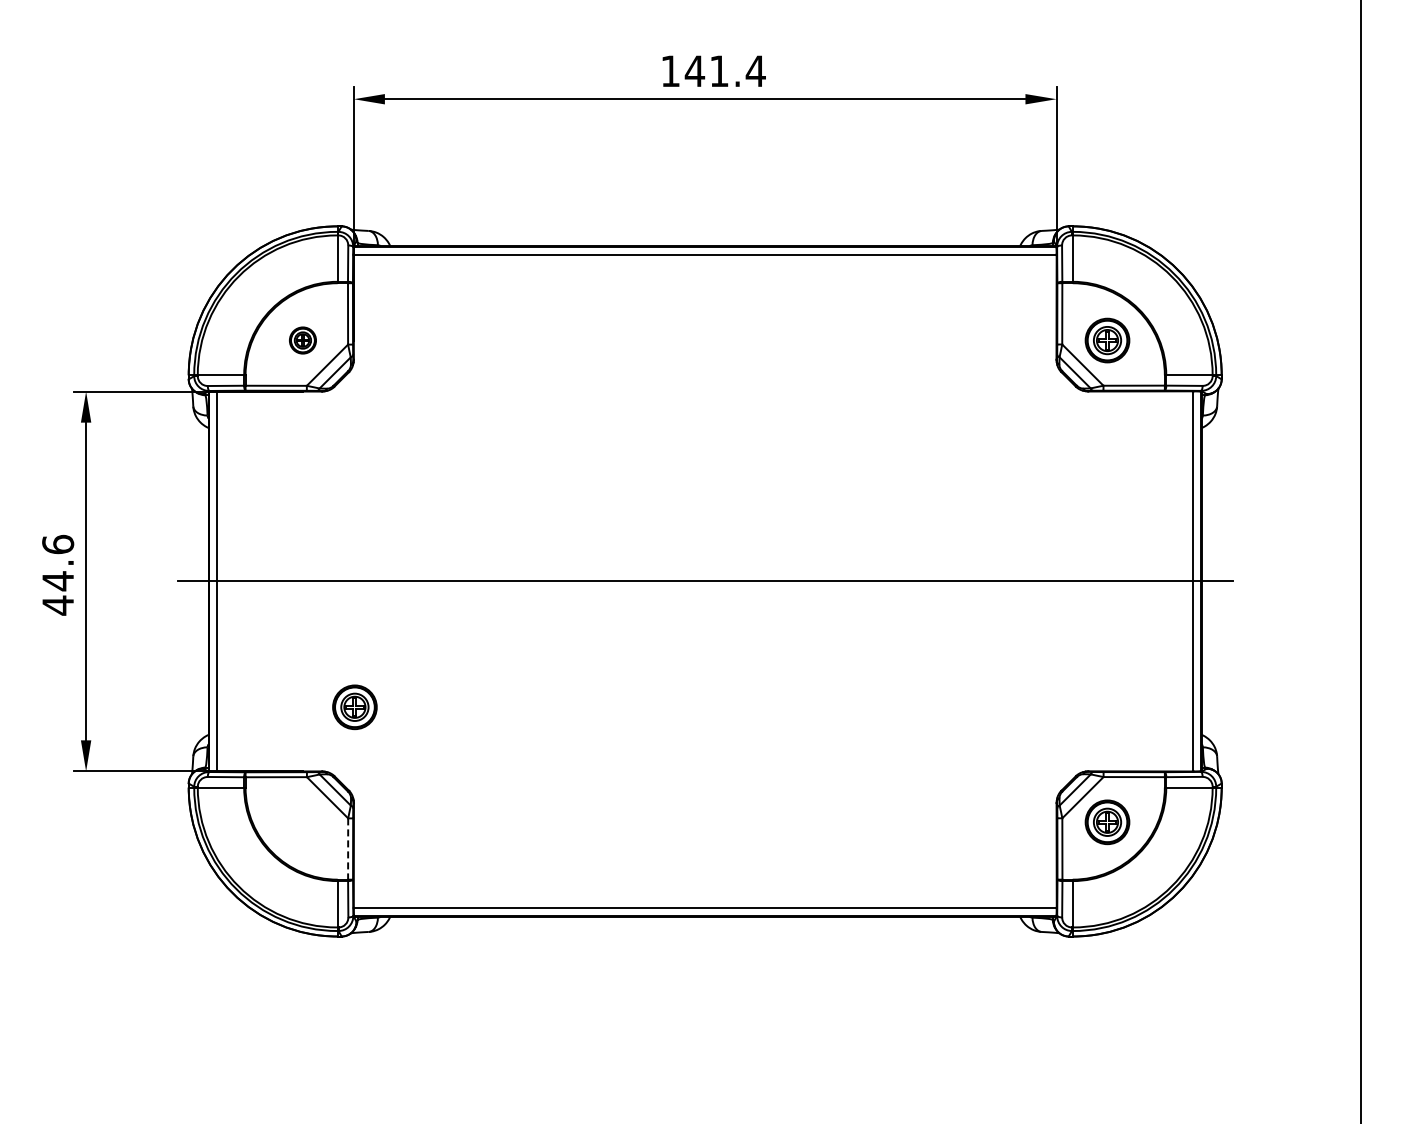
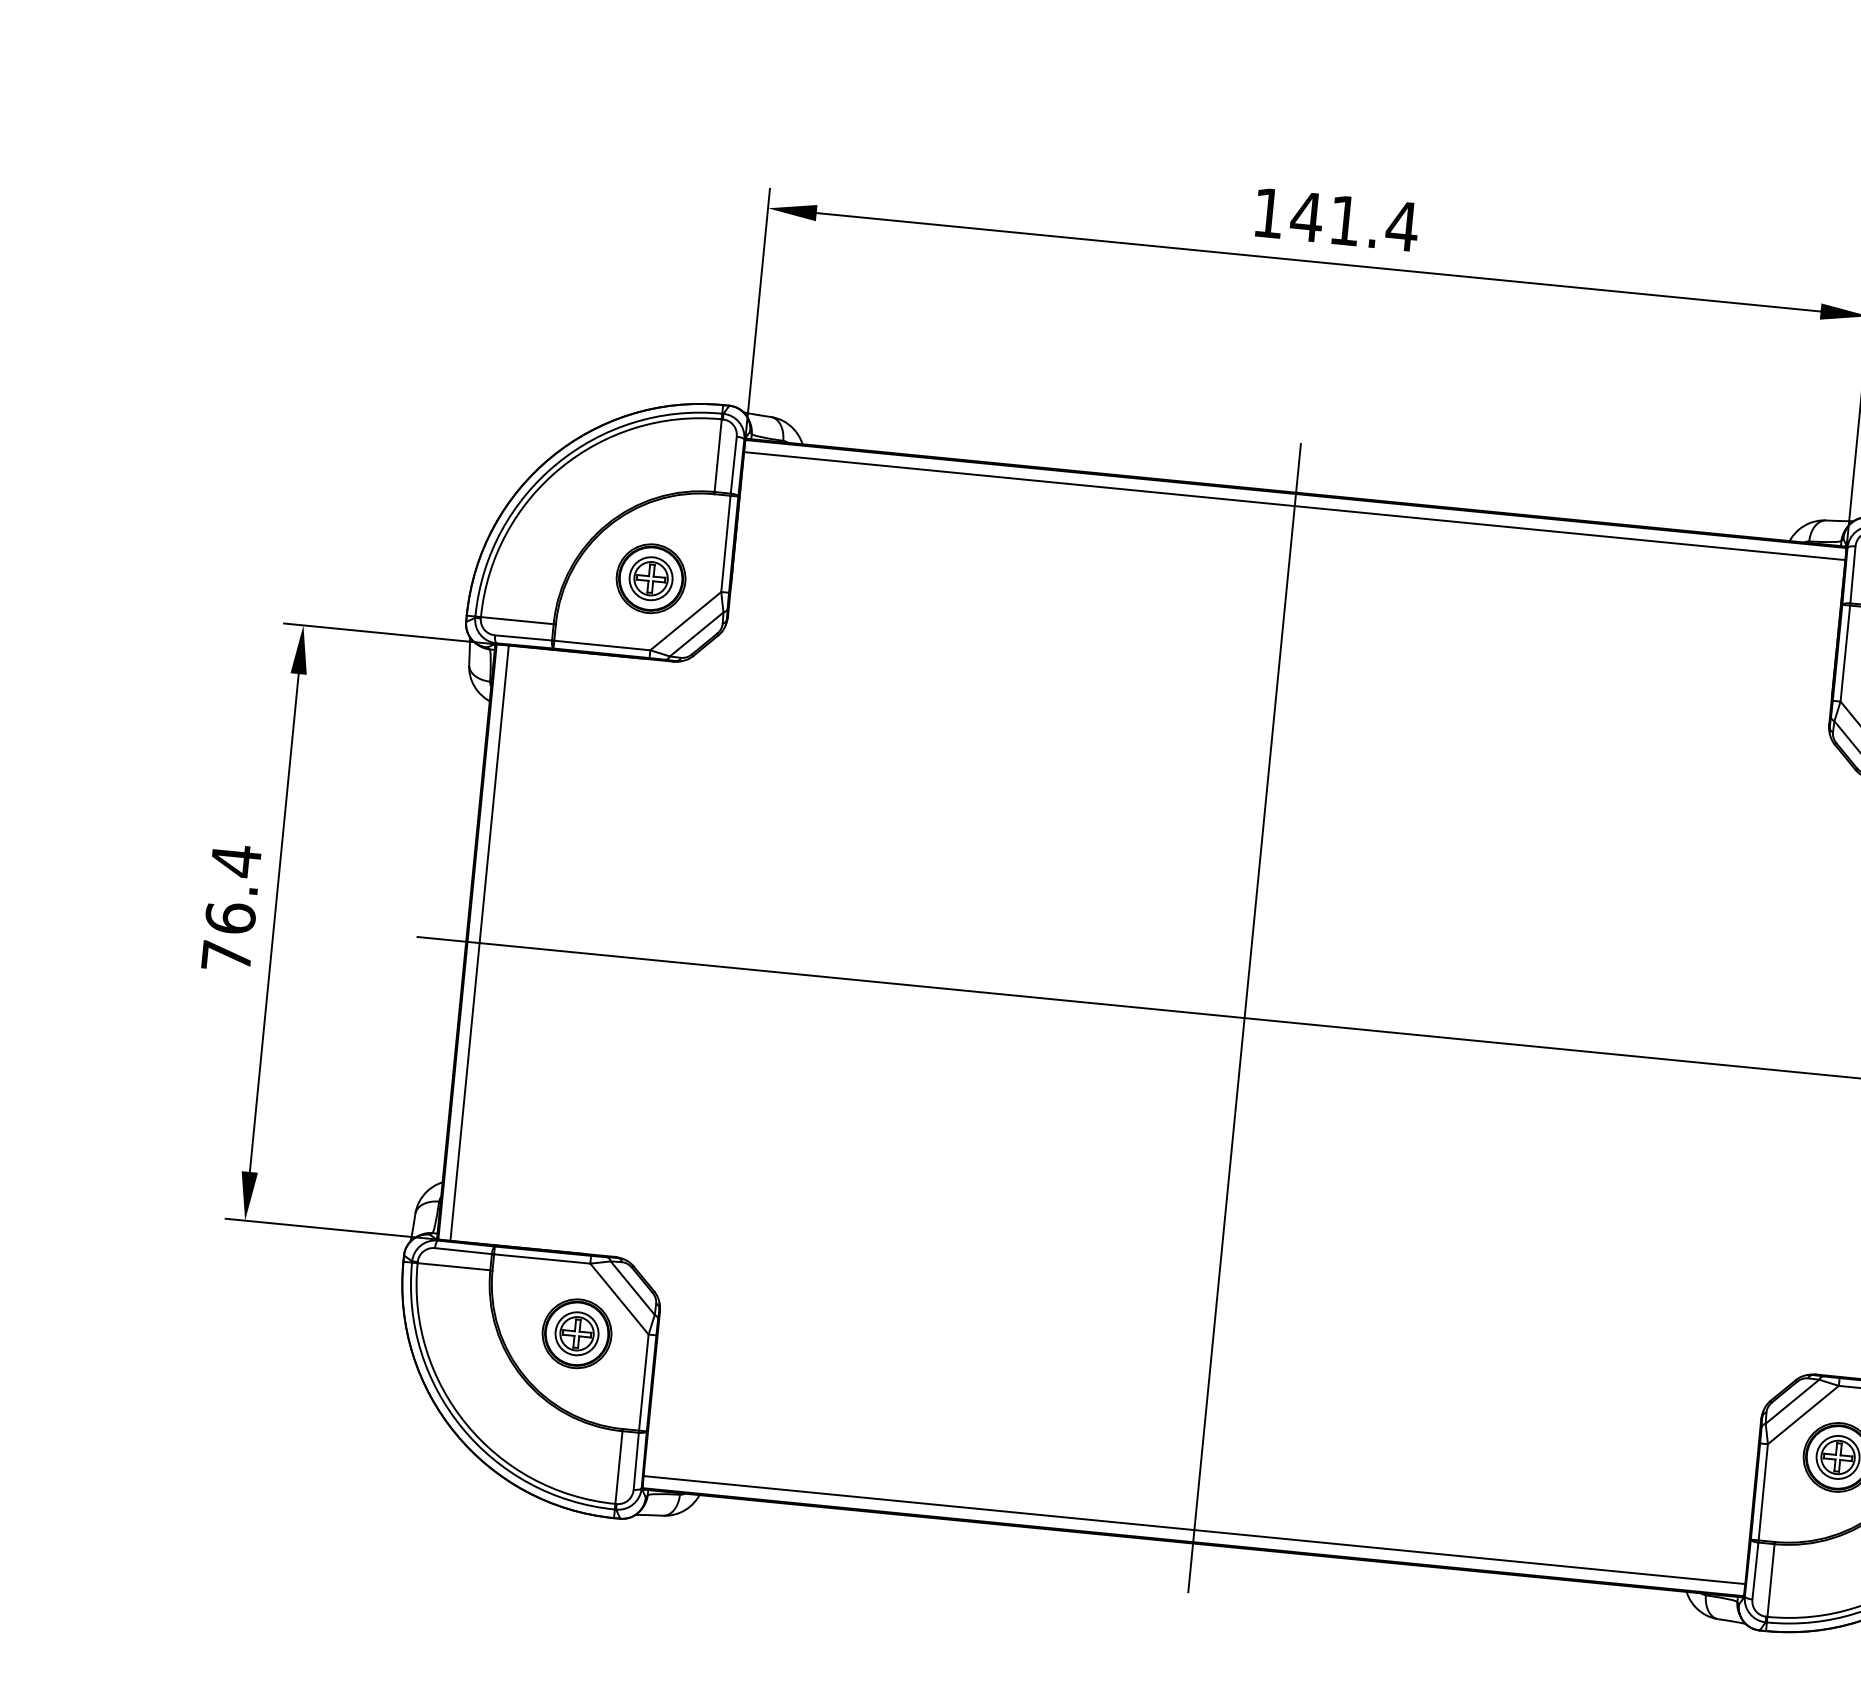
part: (302, 340) -> (650, 578), size x1.67
text: (58, 574) -> (232, 907), 44.6 -> 76.4
line: (705, 581) -> (1245, 1018), added
part: (354, 707) -> (576, 1333), moved
line: (348, 849) -> (644, 1383), dashed -> solid

